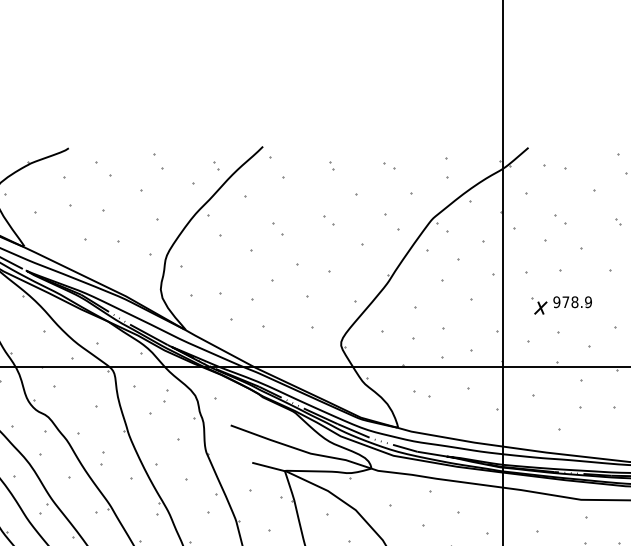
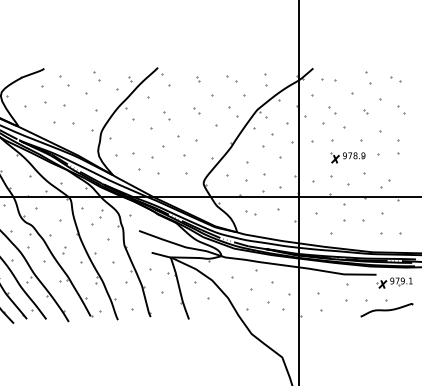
part: (390, 164) -> (232, 78), size x1.6
part: (561, 305) -> (347, 157), moved

